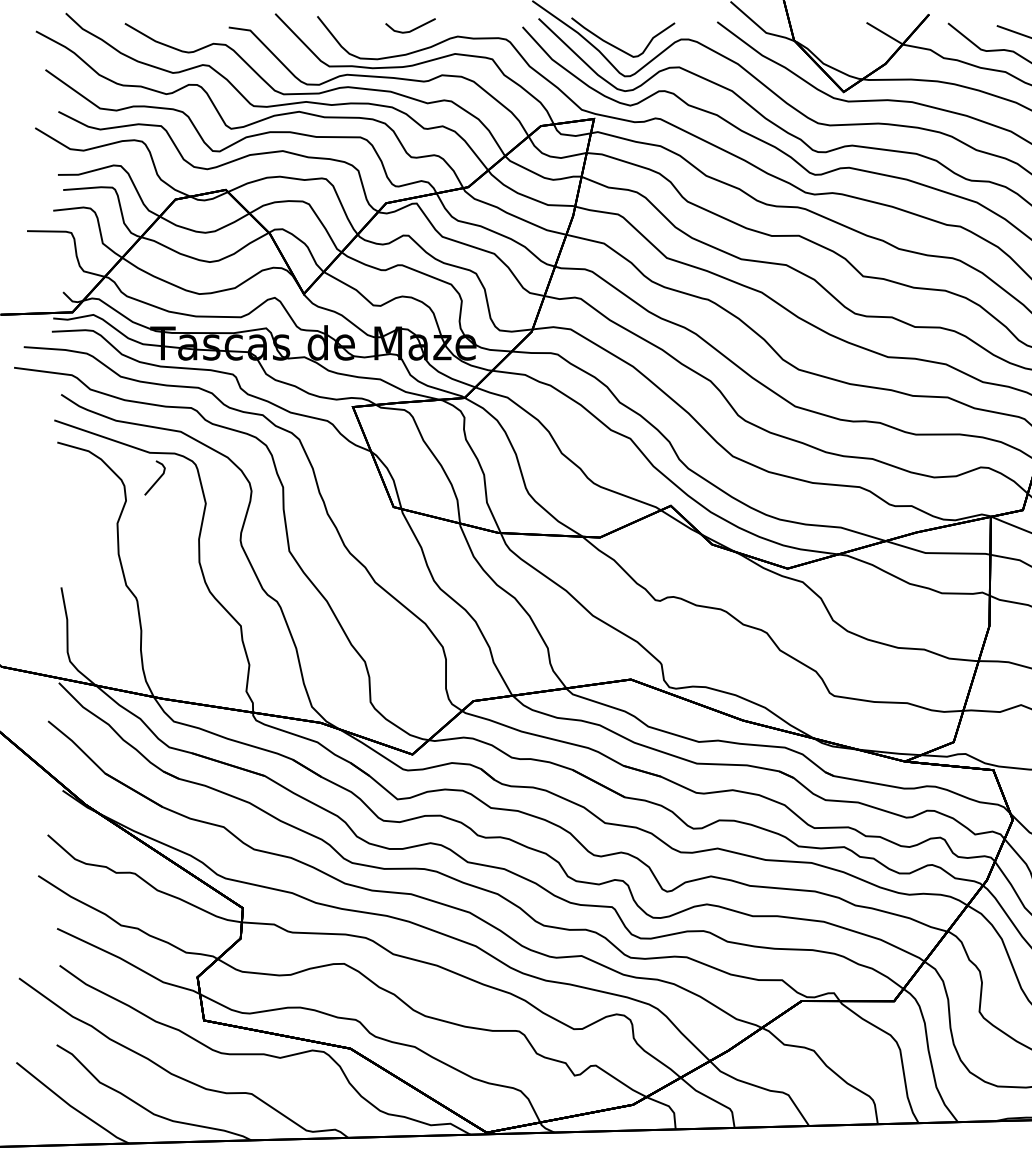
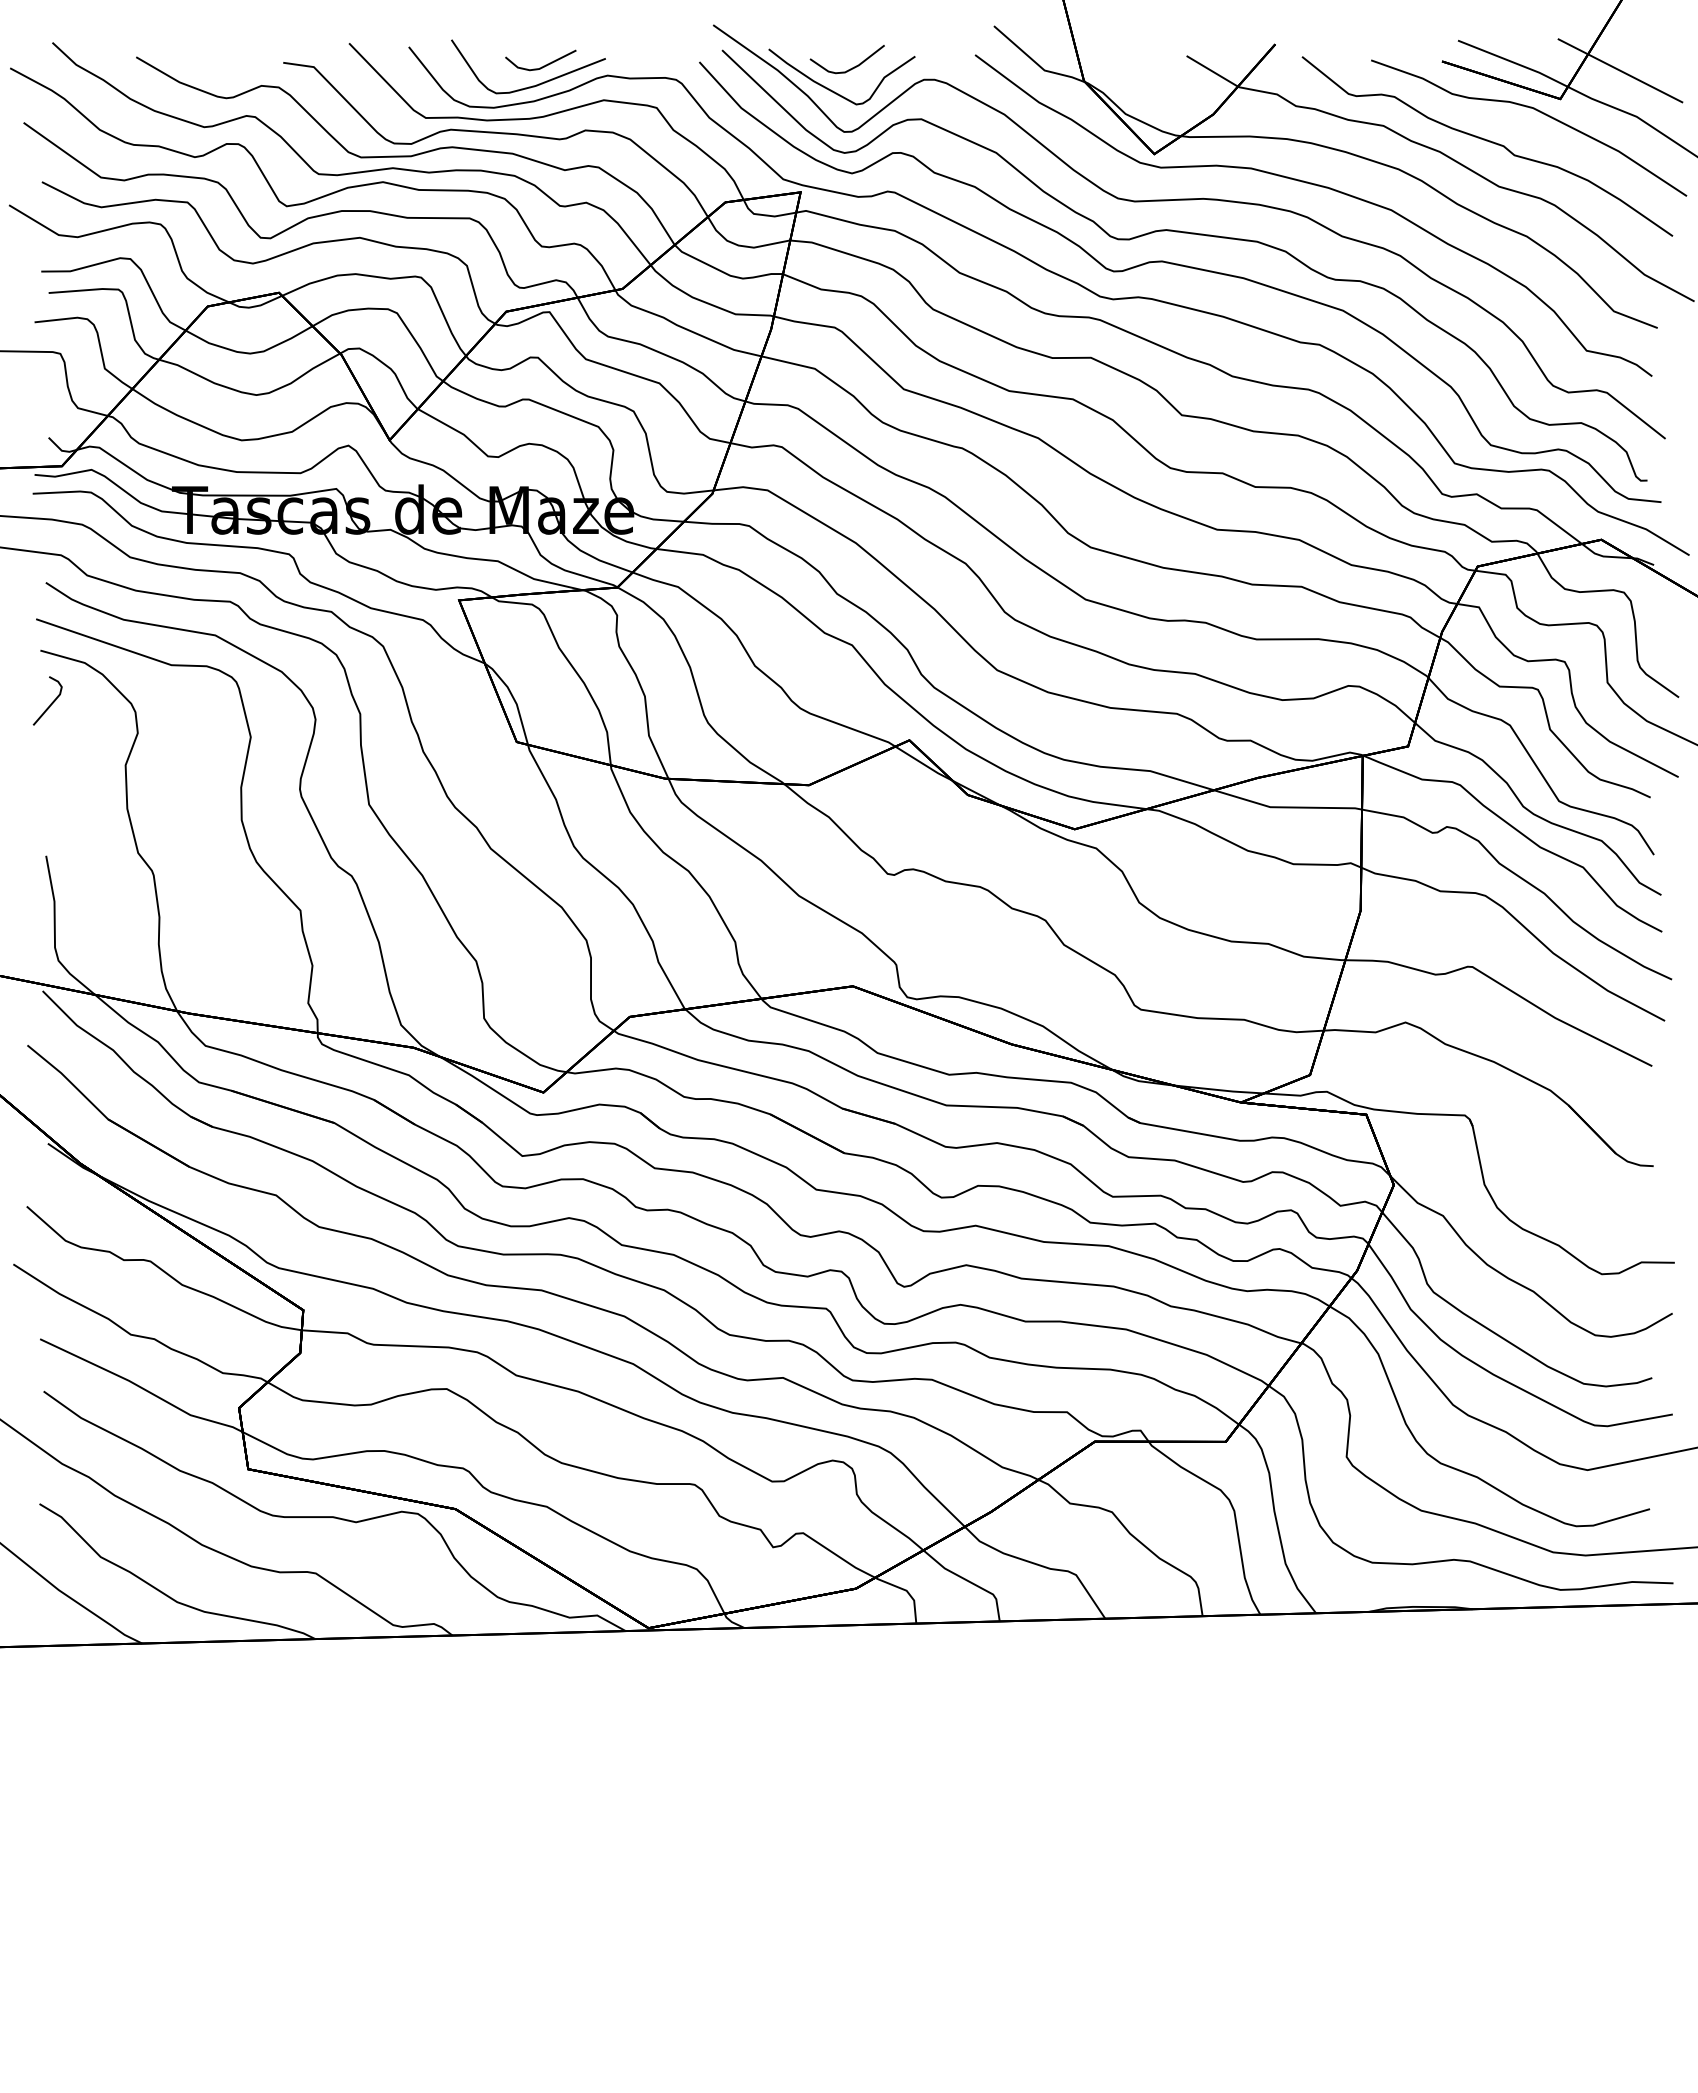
curve: (629, 31) -> (850, 68), added
curve: (404, 43) -> (532, 85), added
line: (156, 479) -> (50, 703), moved

